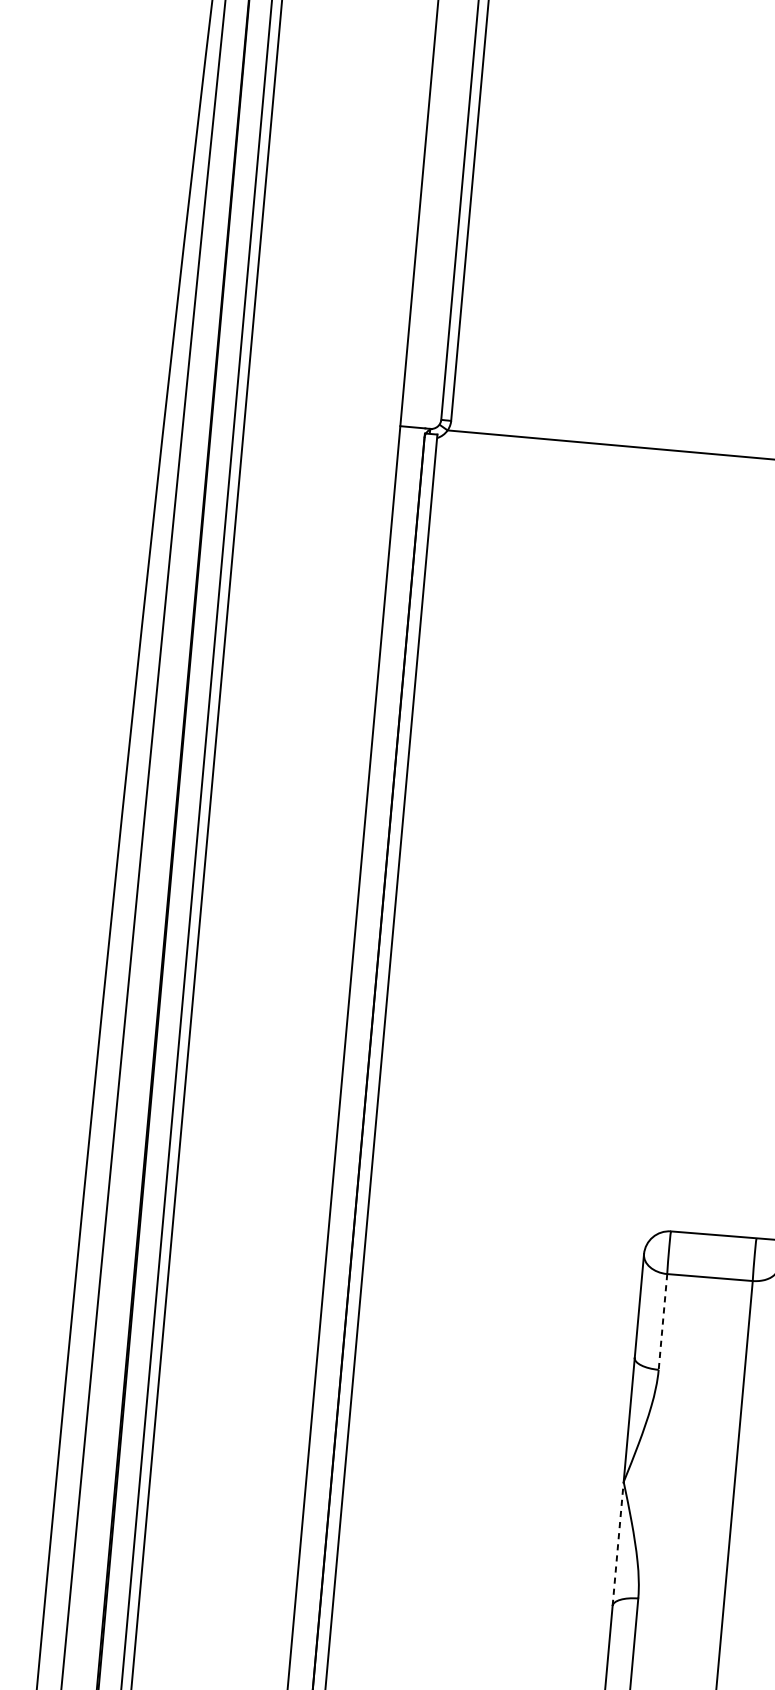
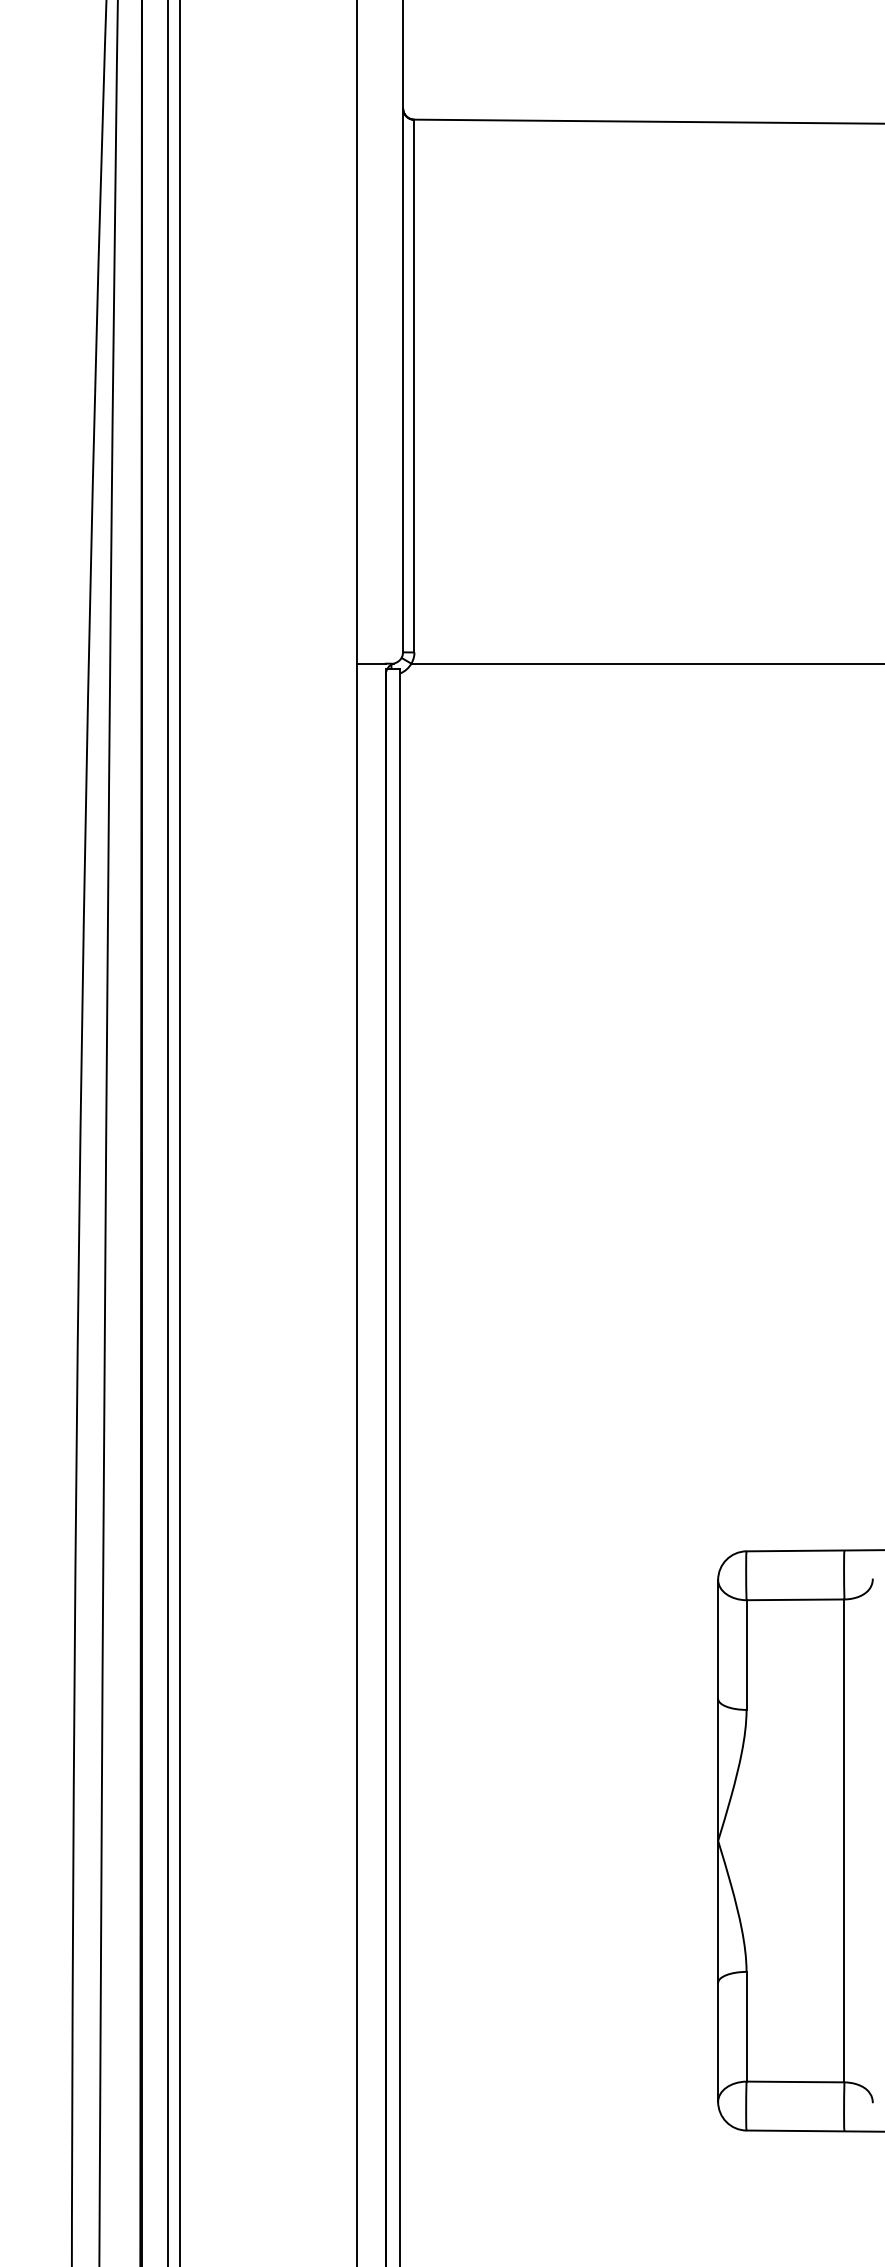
line: (662, 1322) -> (746, 1655), dashed -> solid
line: (618, 1543) -> (718, 1911), dashed -> solid

